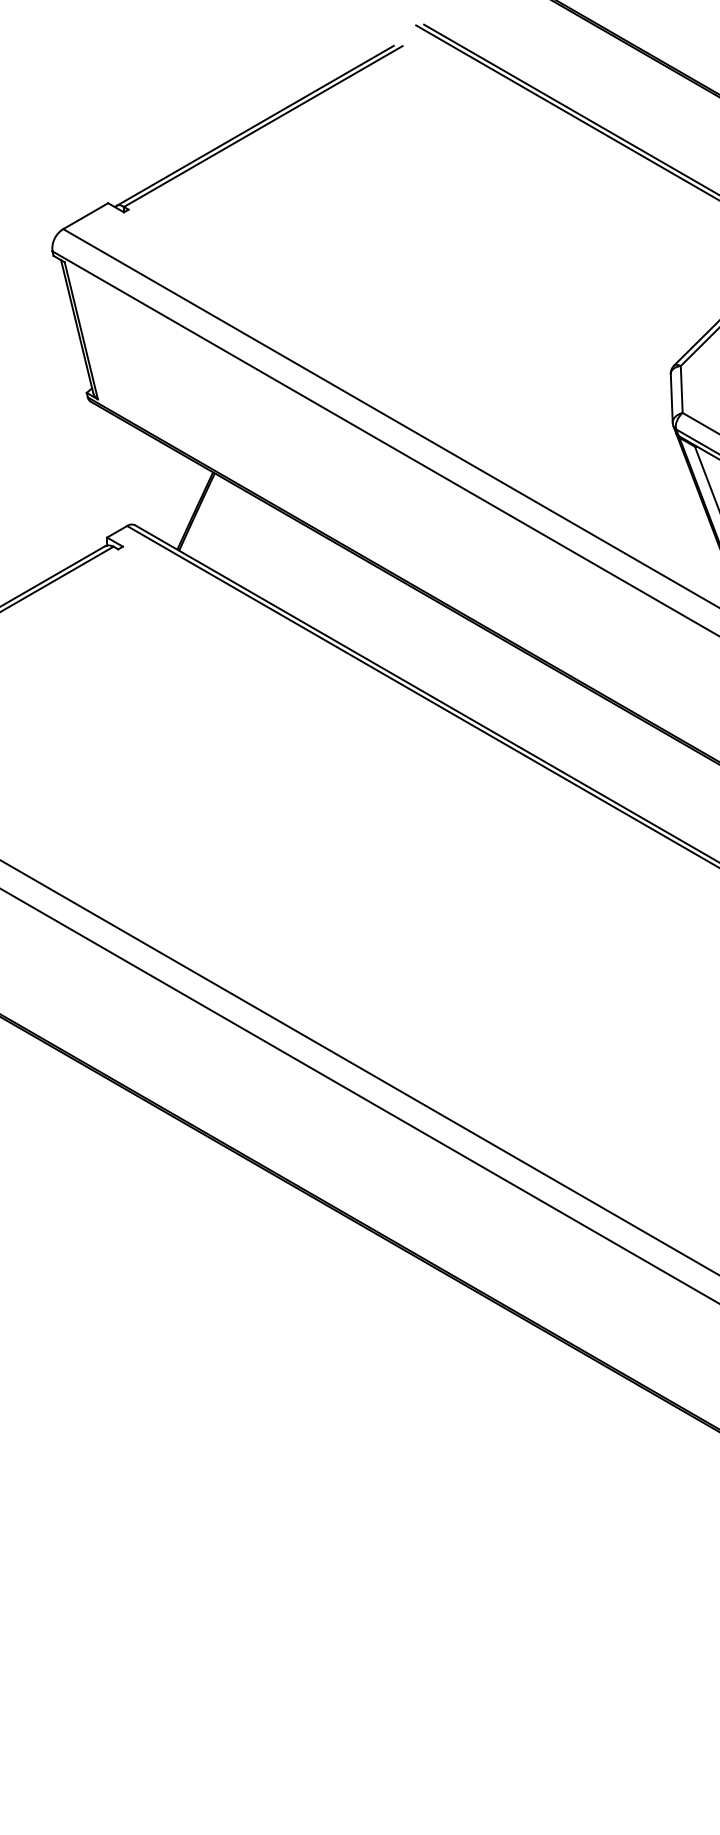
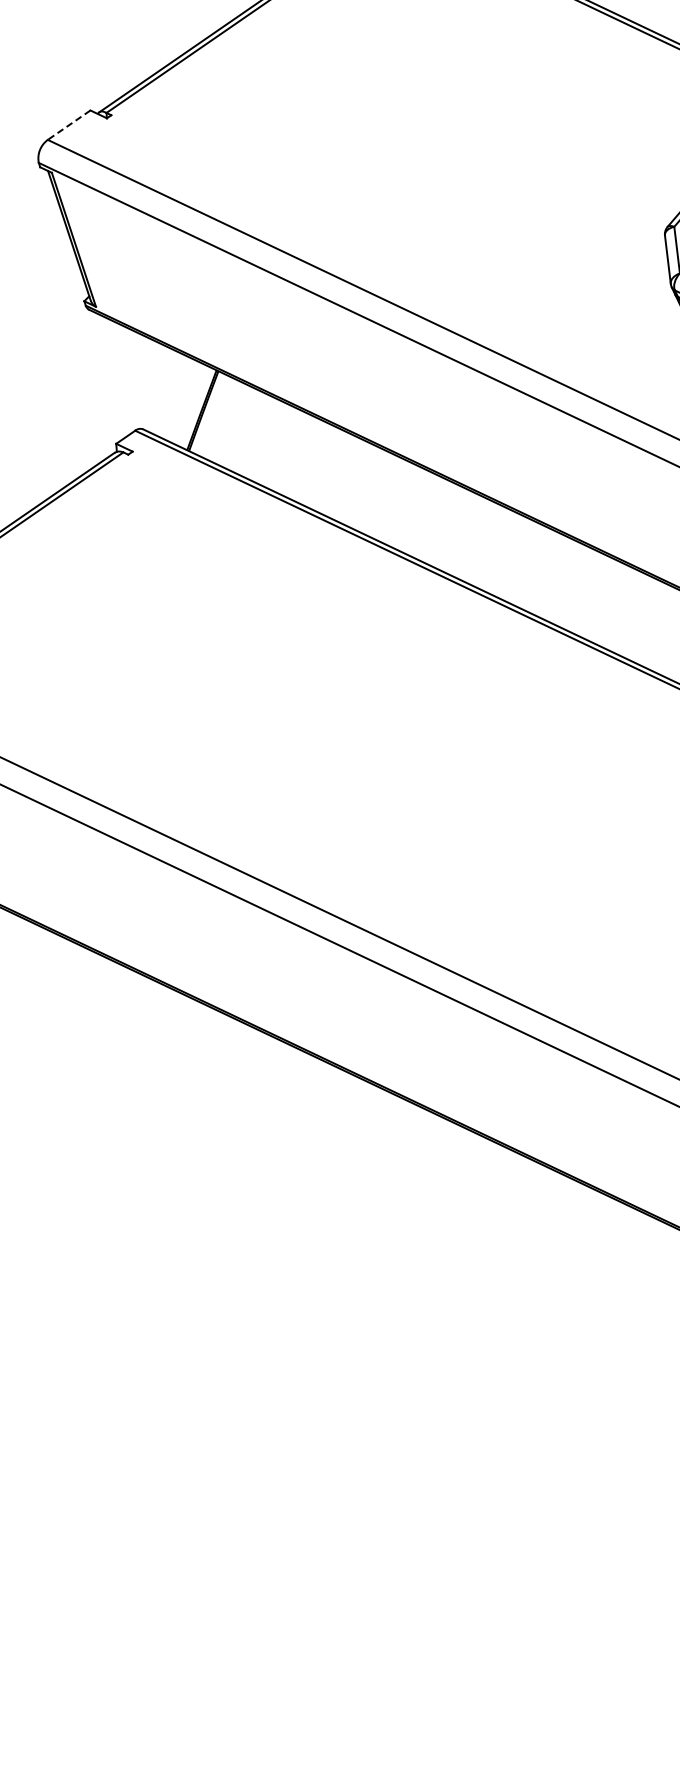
line: (85, 216) -> (68, 125), solid -> dashed

